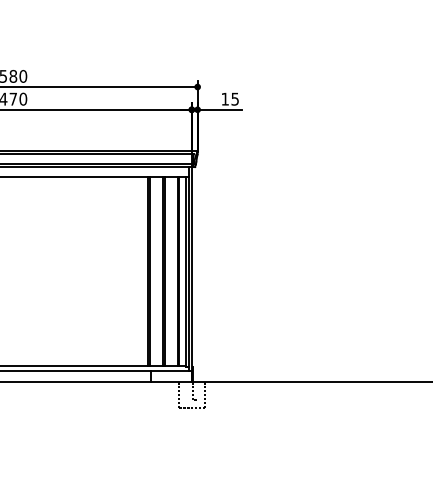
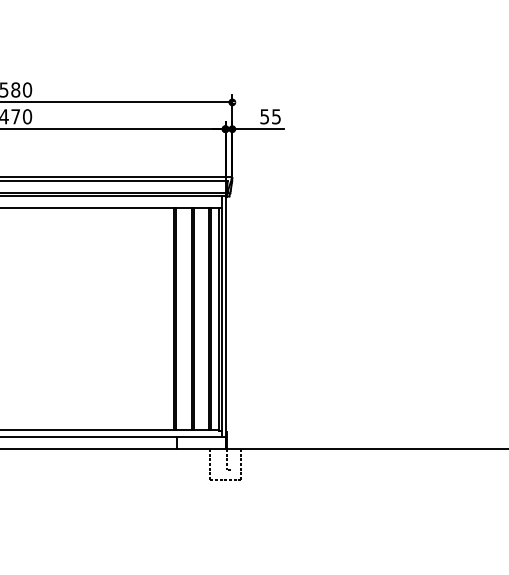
text: (224, 98) -> (263, 115), 15 -> 55

